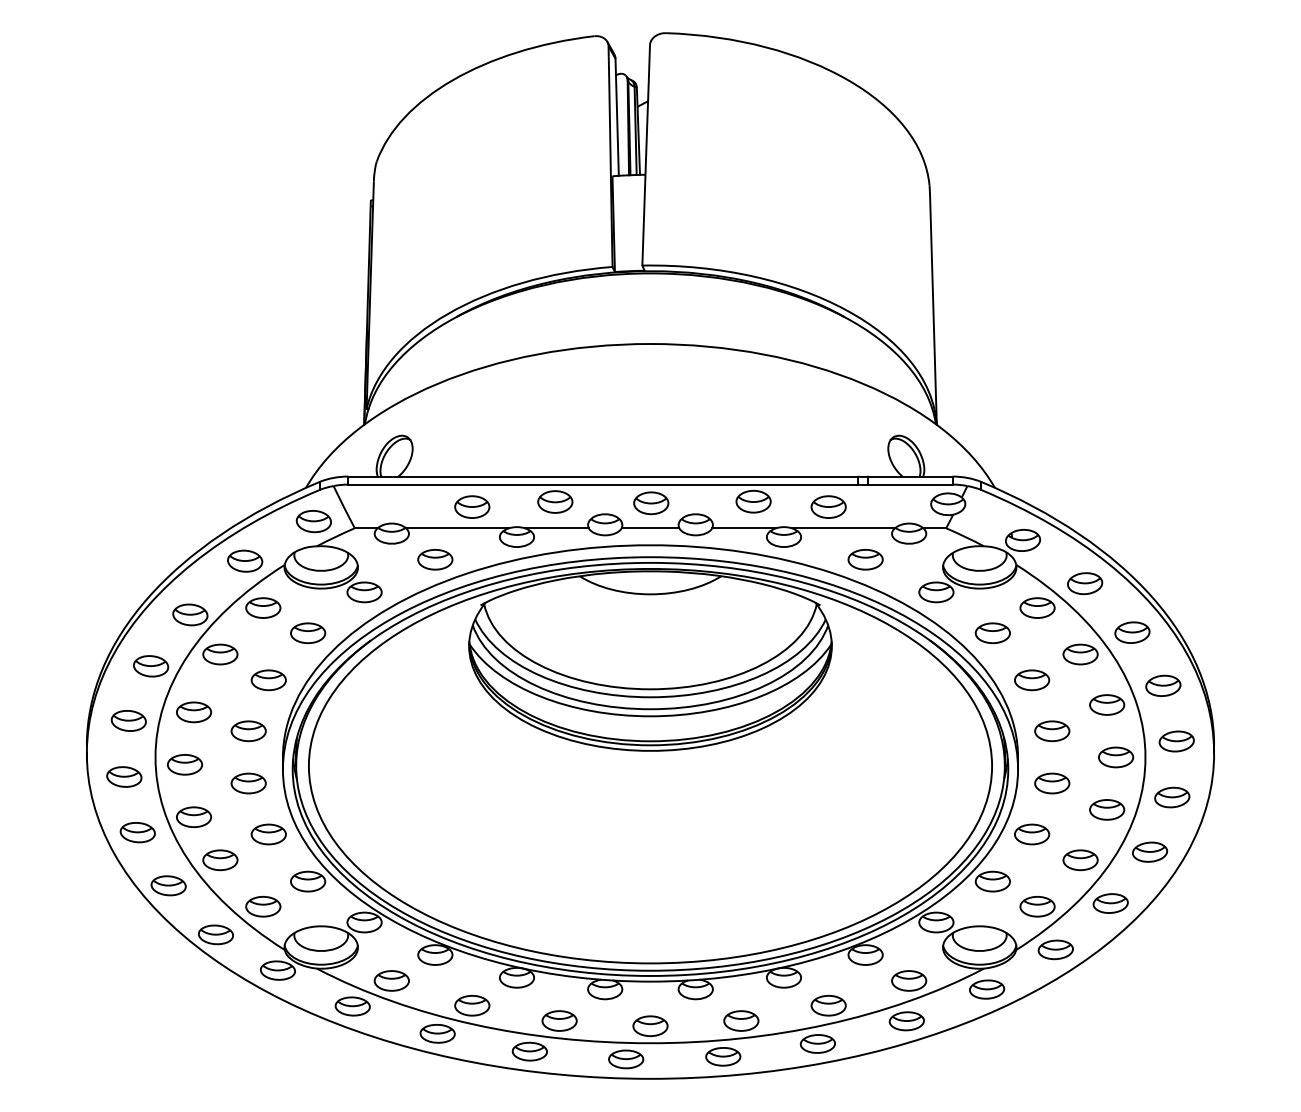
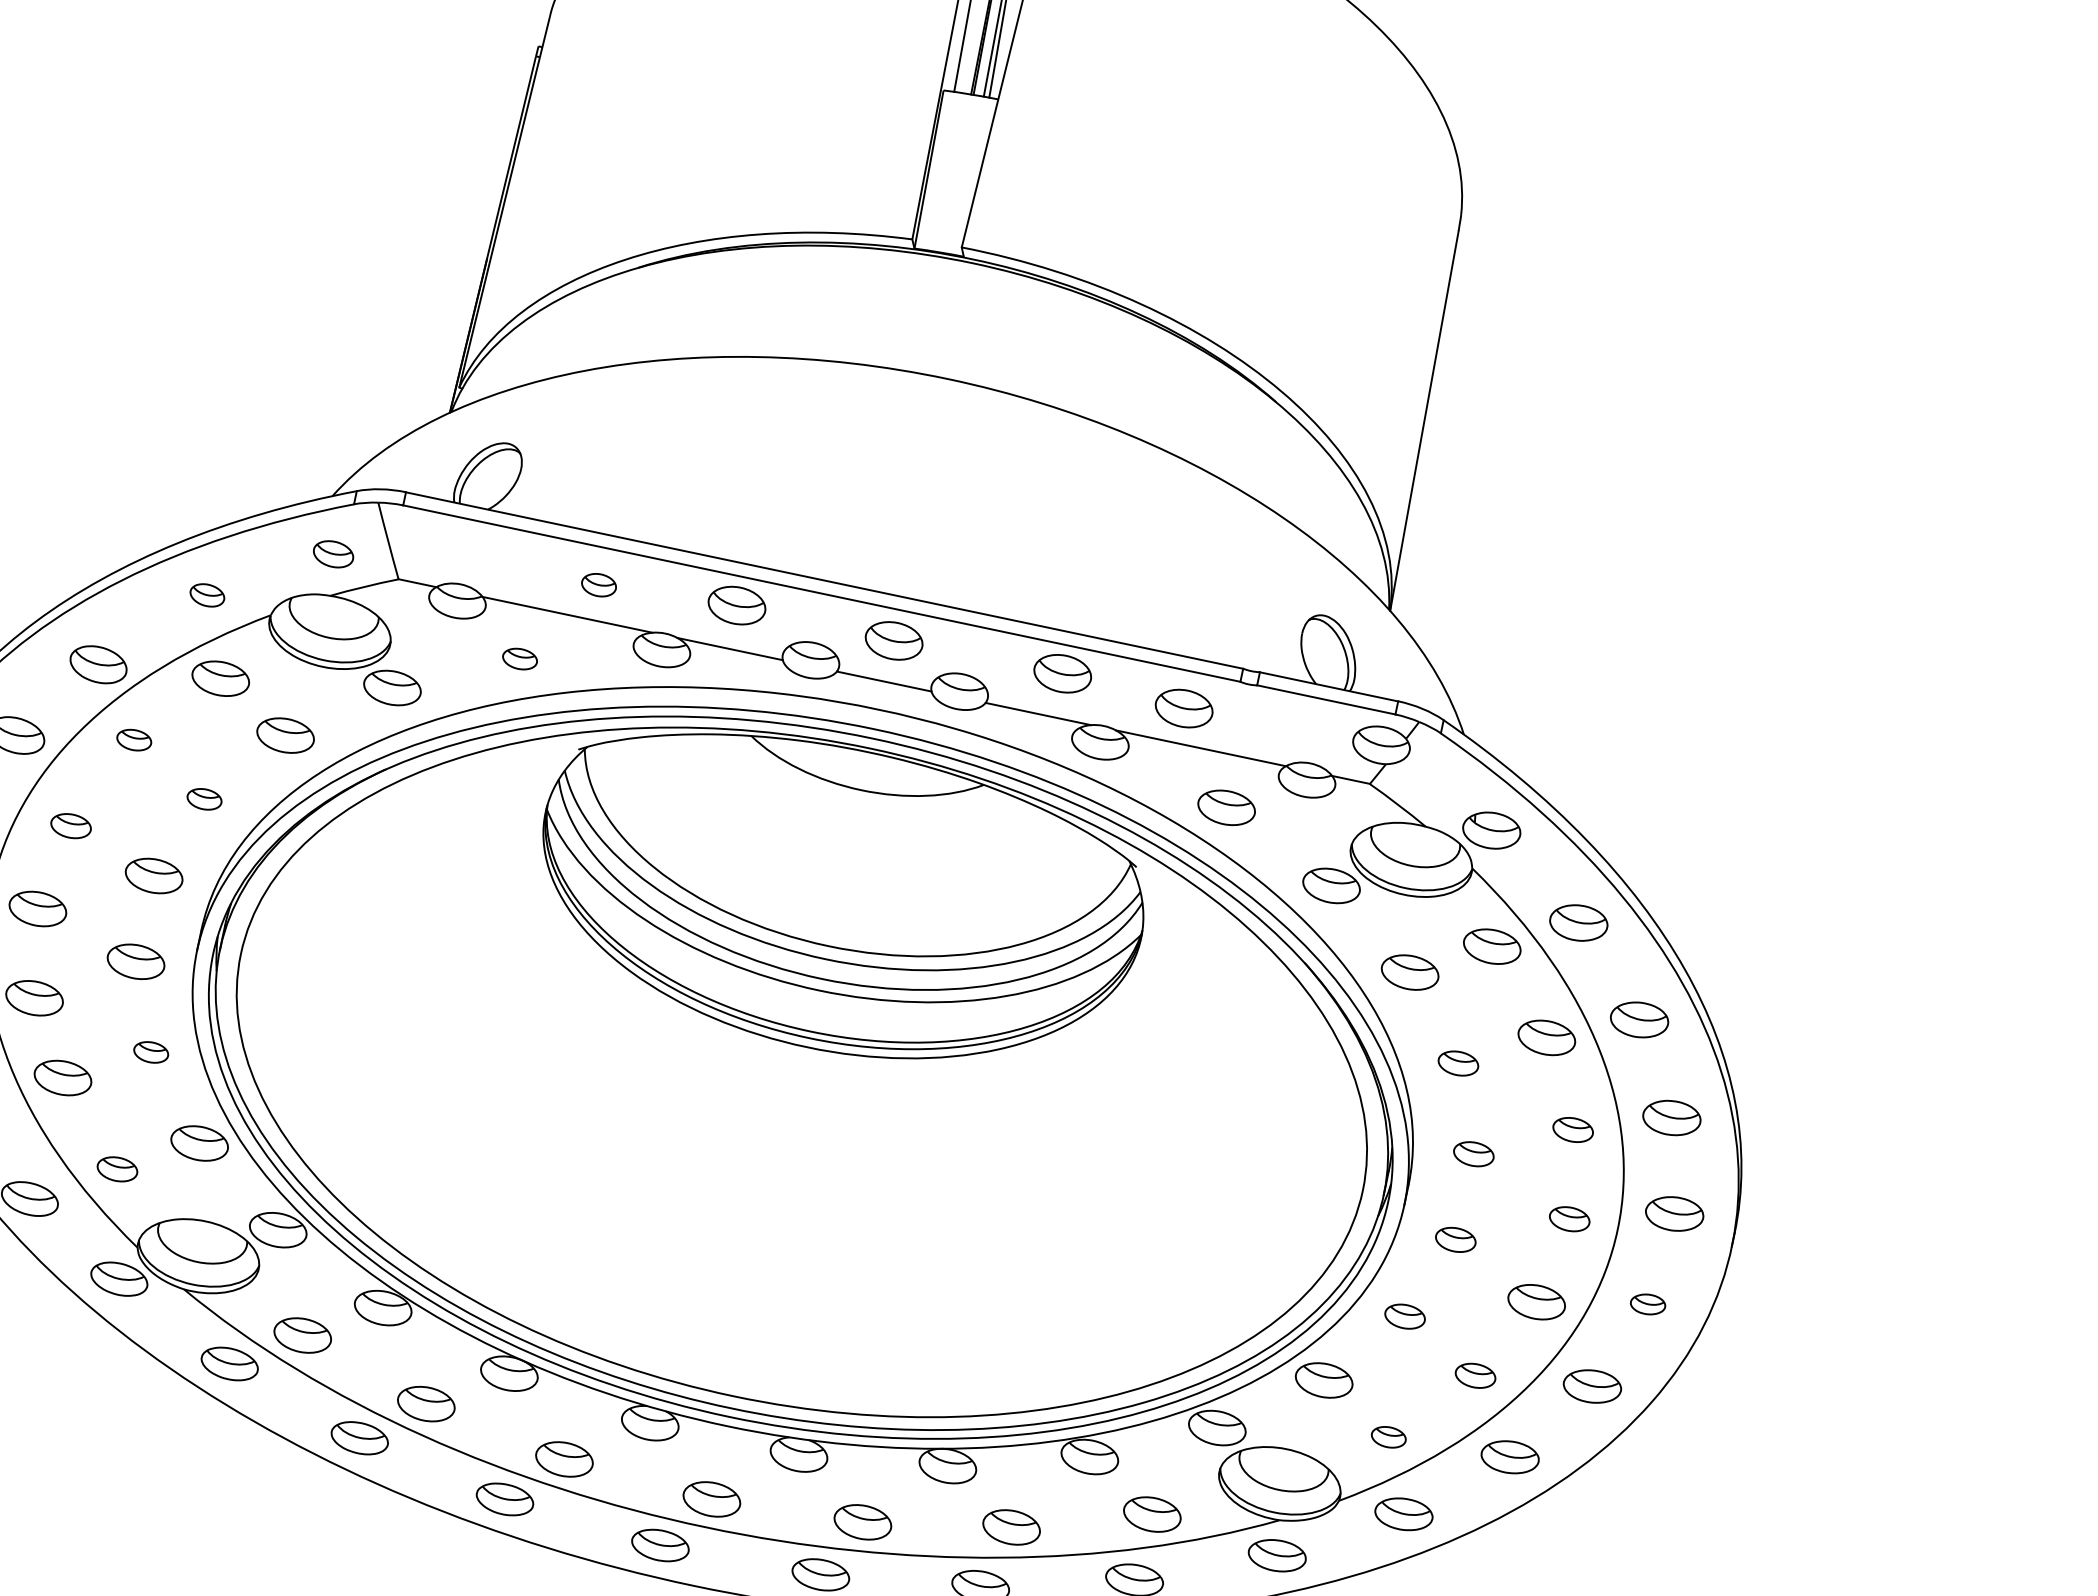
part: (472, 506) -> (599, 584), size x0.6
part: (313, 521) -> (333, 553), size x0.7
part: (435, 559) -> (520, 658), size x0.6
part: (245, 560) -> (207, 594), size x0.6
part: (220, 654) -> (134, 740), size x0.6
part: (268, 680) -> (204, 799), size x0.6
part: (1032, 680) -> (1458, 1063), size x0.7
part: (1107, 704) -> (1573, 1129), size x0.7
part: (194, 712) -> (71, 826), size x0.7
part: (1052, 731) -> (1474, 1154), size x0.7
part: (1116, 757) -> (1570, 1219), size x0.7
part: (1052, 783) -> (1456, 1239), size x0.7
part: (1172, 797) -> (1648, 1304), size x0.6
part: (268, 834) -> (150, 1052), size x0.6
part: (1032, 834) -> (1405, 1316), size x0.7
part: (1080, 860) -> (1475, 1376), size x0.7
part: (263, 906) -> (117, 1168), size x0.7
part: (1037, 906) -> (1388, 1436), size x0.6

